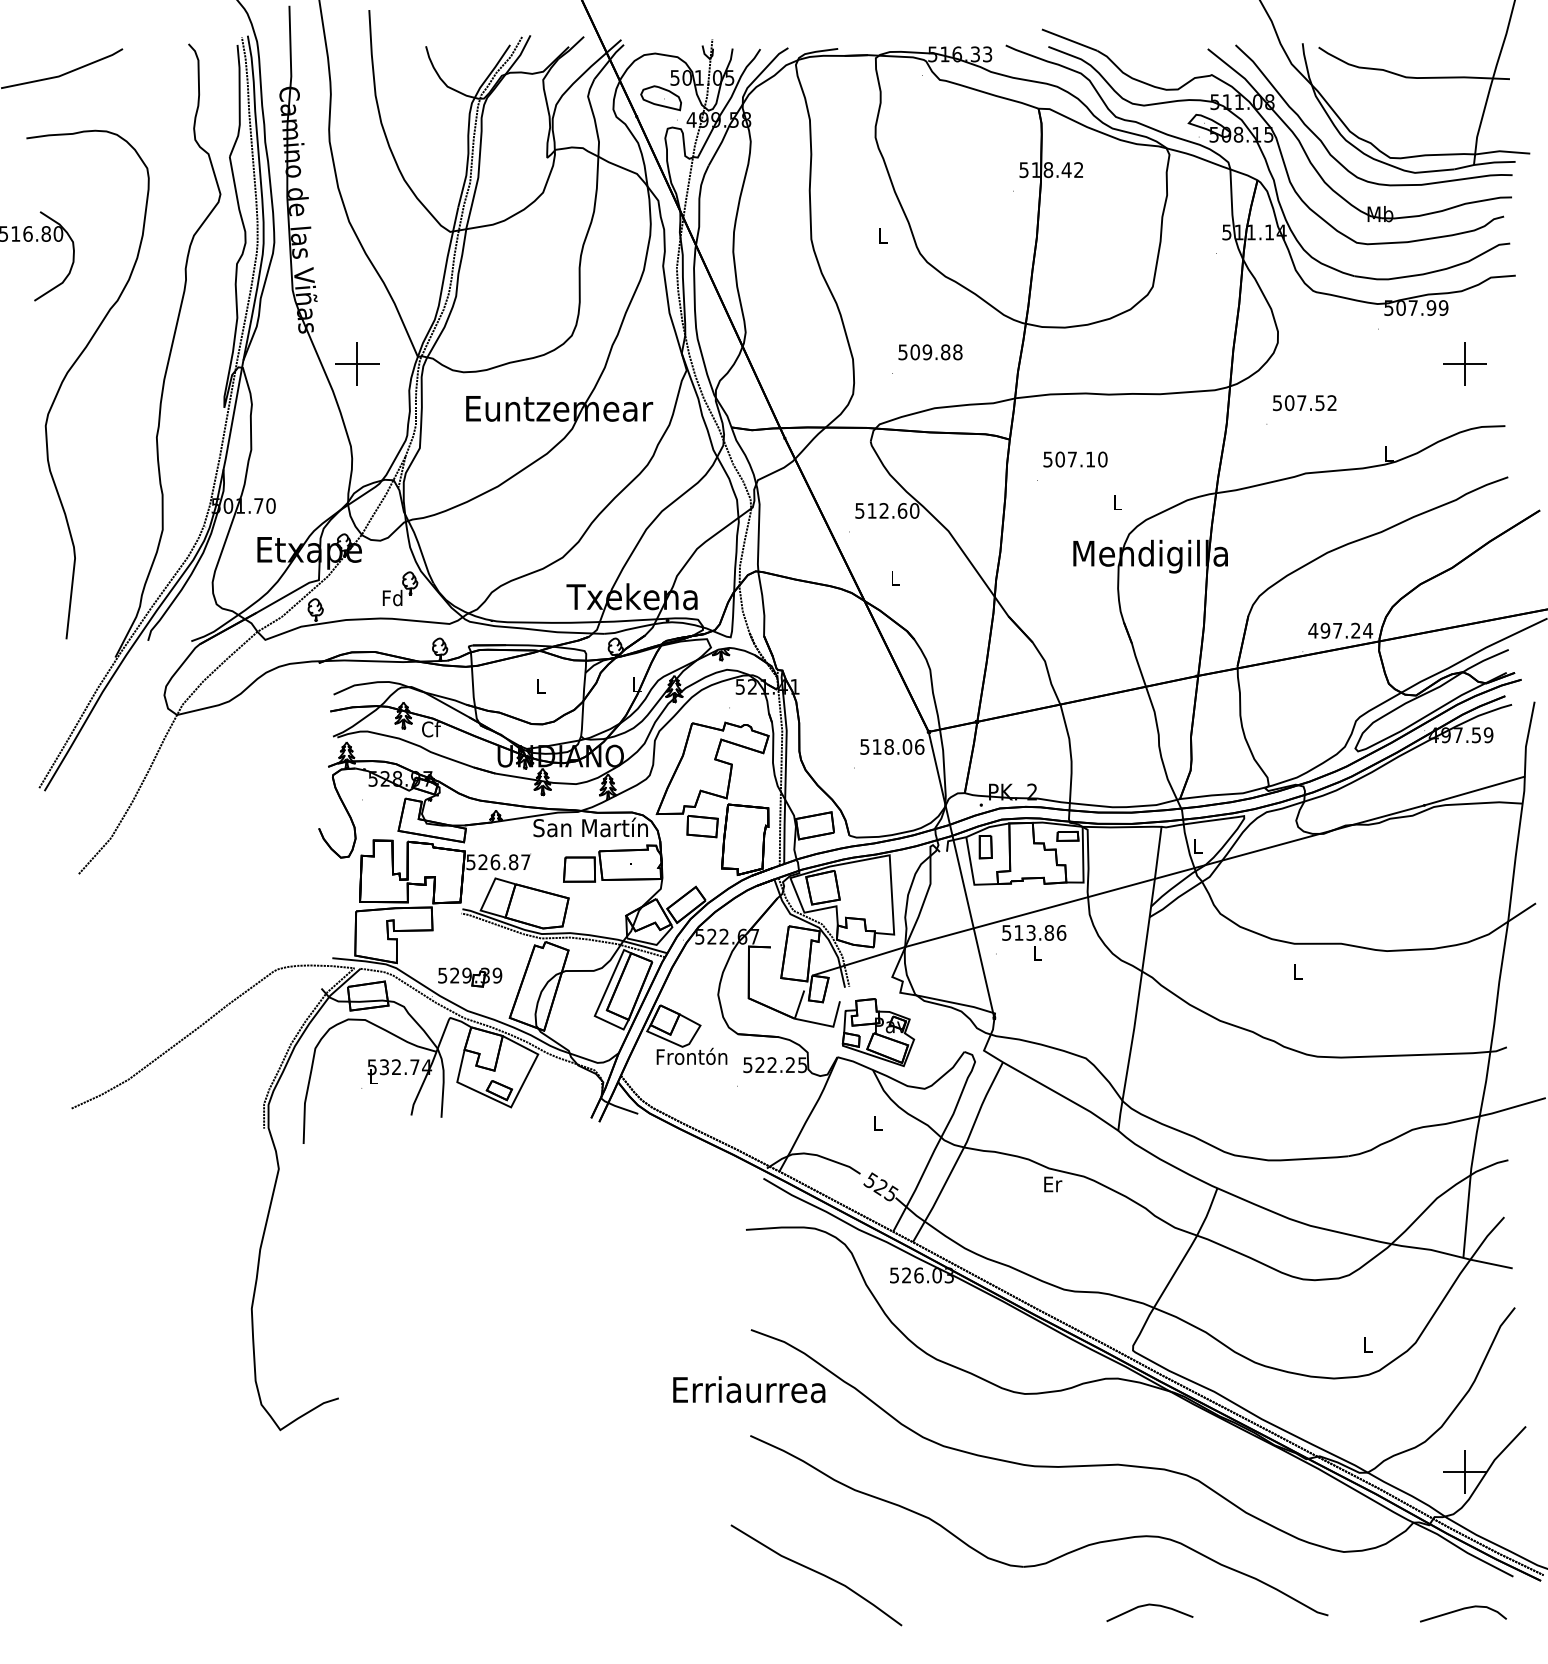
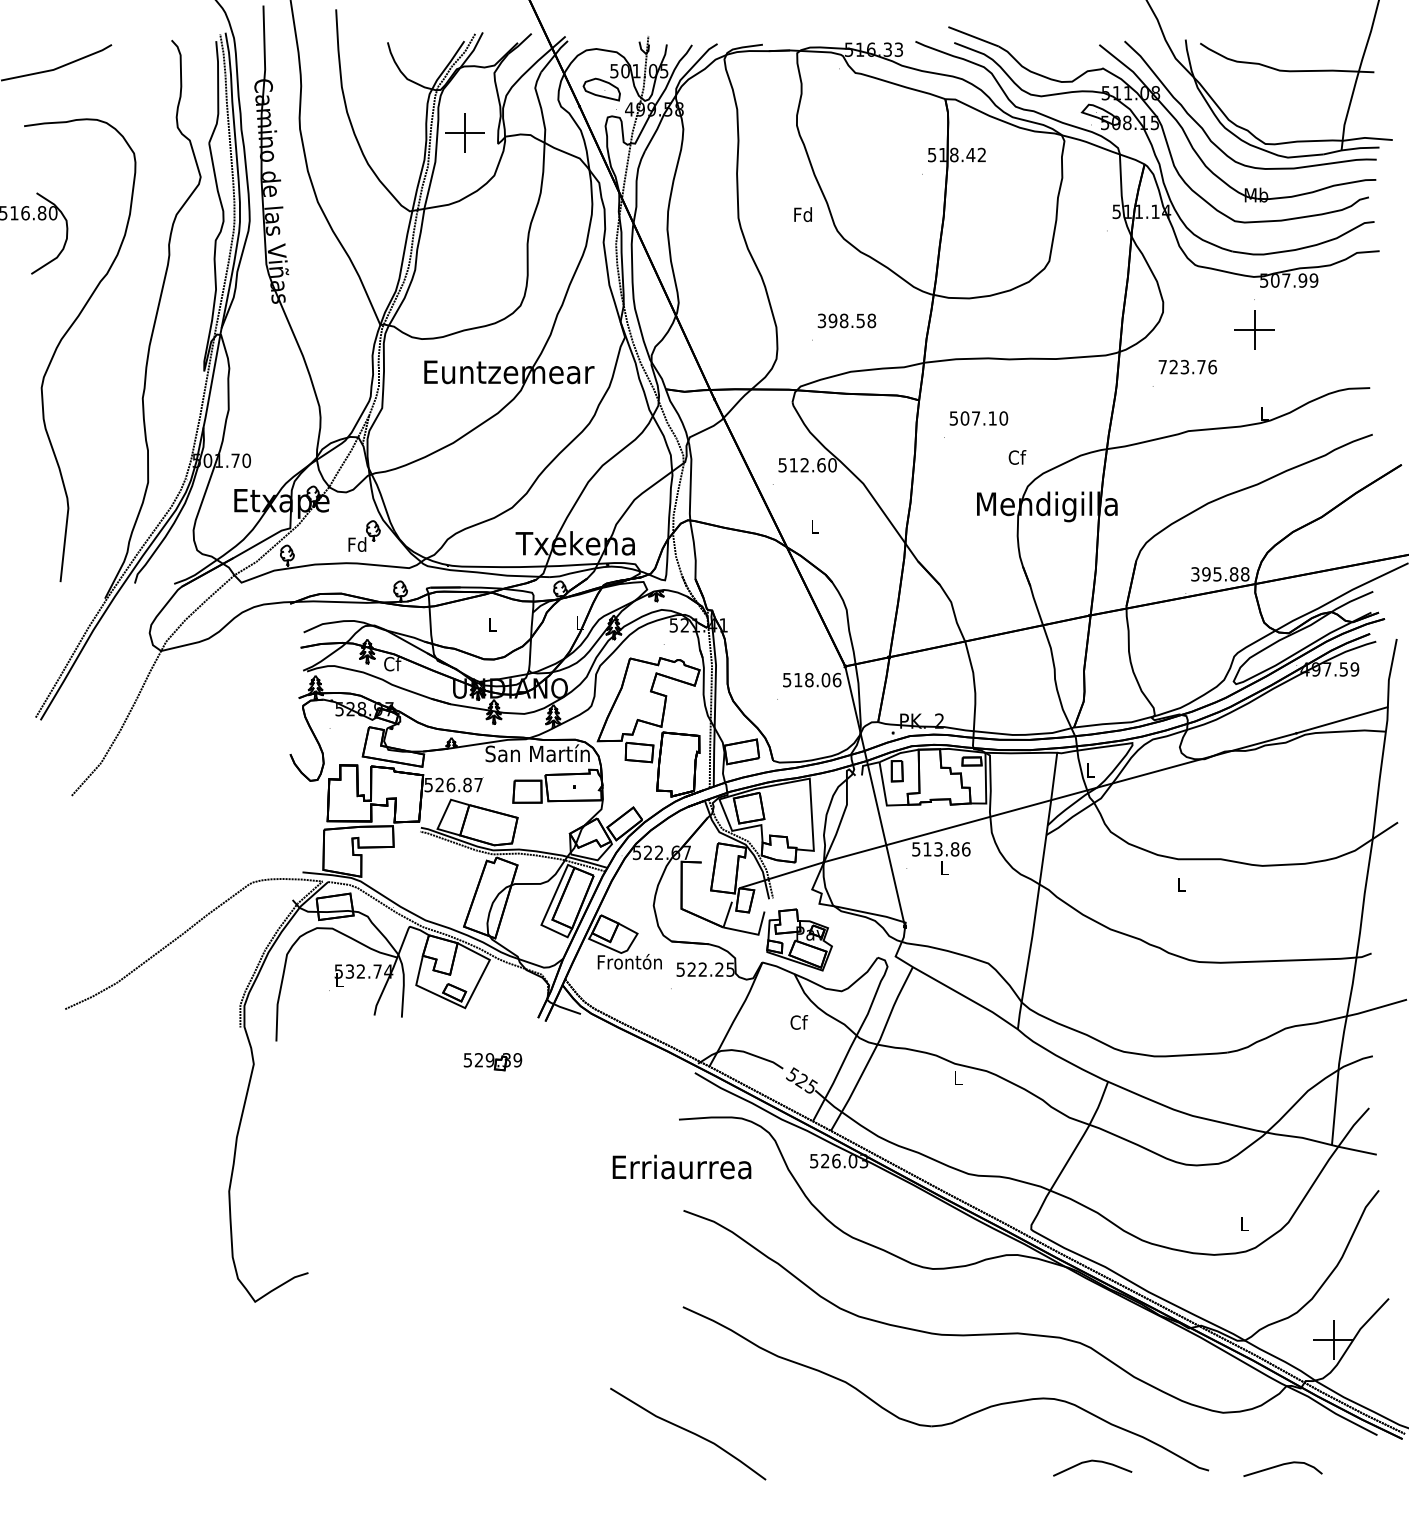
text: (881, 235) -> (802, 214), L -> Fd
text: (924, 351) -> (841, 320), 509.88 -> 398.58
part: (356, 363) -> (464, 132), moved
part: (1465, 363) -> (1254, 329), moved
text: (1304, 402) -> (1187, 366), 507.52 -> 723.76
text: (1117, 502) -> (1017, 457), L -> Cf
text: (1339, 630) -> (1219, 574), 497.24 -> 395.88
part: (469, 978) -> (492, 1062), moved
text: (878, 1123) -> (799, 1022), L -> Cf
text: (1053, 1184) -> (958, 1078), Er -> L
text: (748, 1389) -> (681, 1166), moved
curve: (816, 1573) -> (688, 1432), moved
curve: (1146, 1606) -> (1089, 1462), moved
curve: (1460, 1610) -> (1280, 1466), moved

